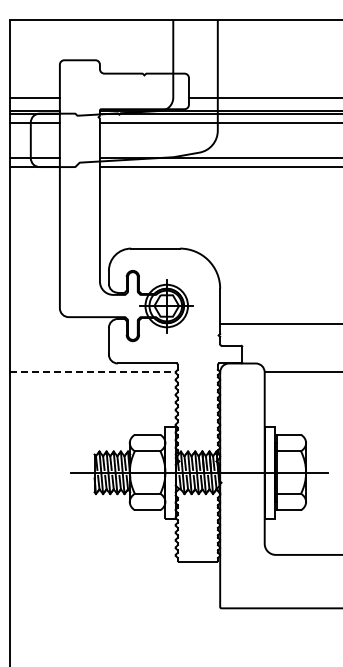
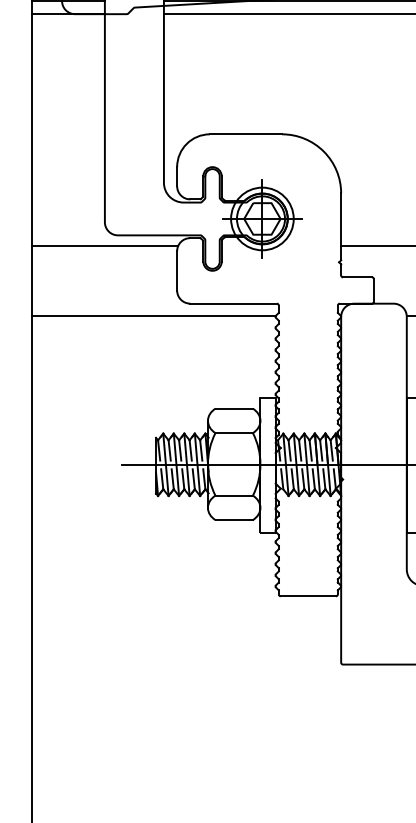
line: (59, 324) -> (104, 246), added
line: (93, 371) -> (154, 315), dashed -> solid

